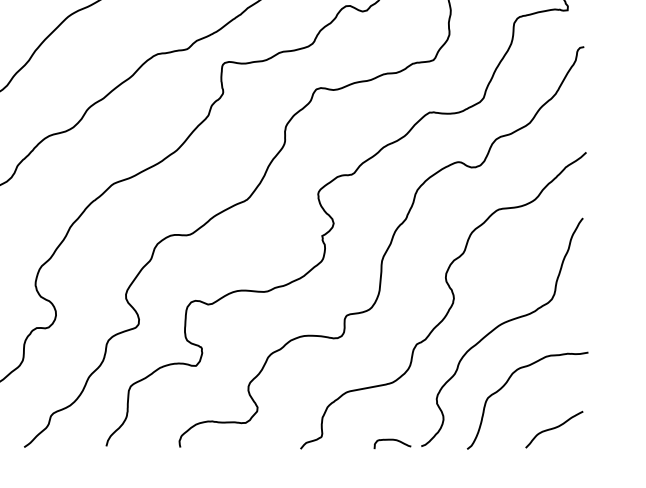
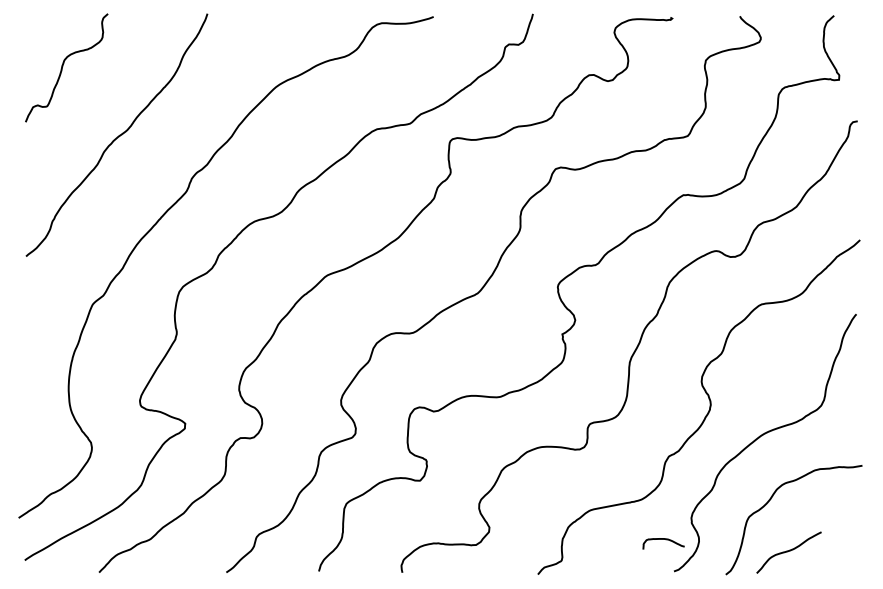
curve: (553, 428) -> (788, 551), moved
curve: (392, 440) -> (663, 539), moved

